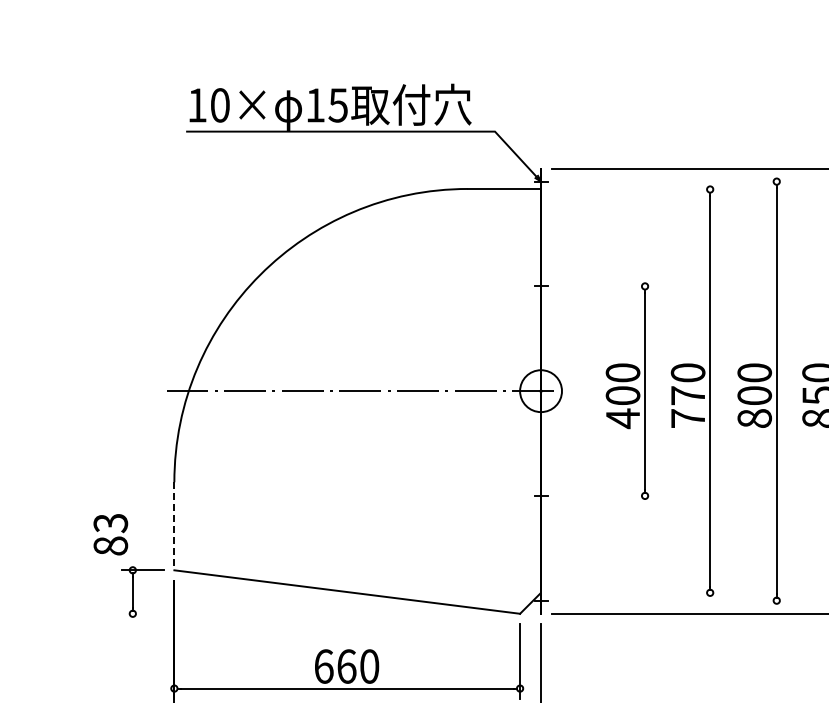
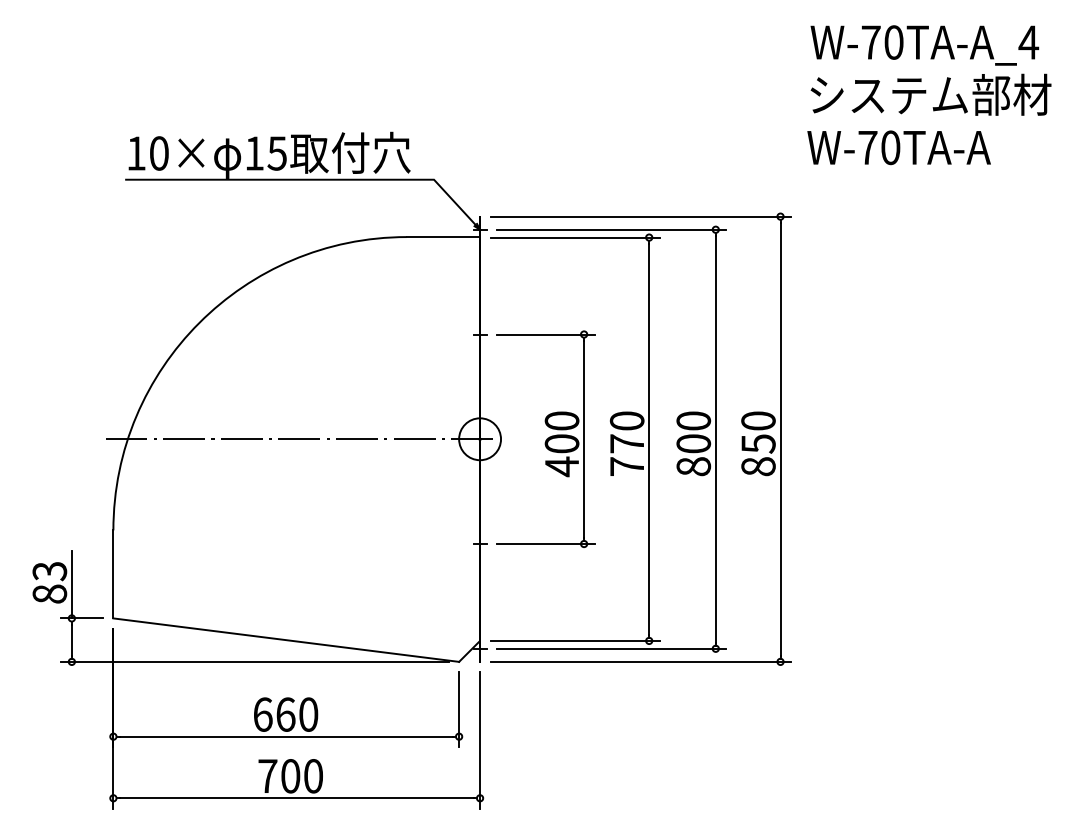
line: (672, 181) -> (611, 229), added
line: (635, 189) -> (574, 237), added
line: (606, 286) -> (545, 334), added
line: (606, 496) -> (545, 544), added
line: (174, 526) -> (113, 574), dashed -> solid
line: (132, 536) -> (71, 584), added
line: (635, 592) -> (574, 640), added
line: (672, 600) -> (611, 648), added
line: (315, 613) -> (254, 661), added

